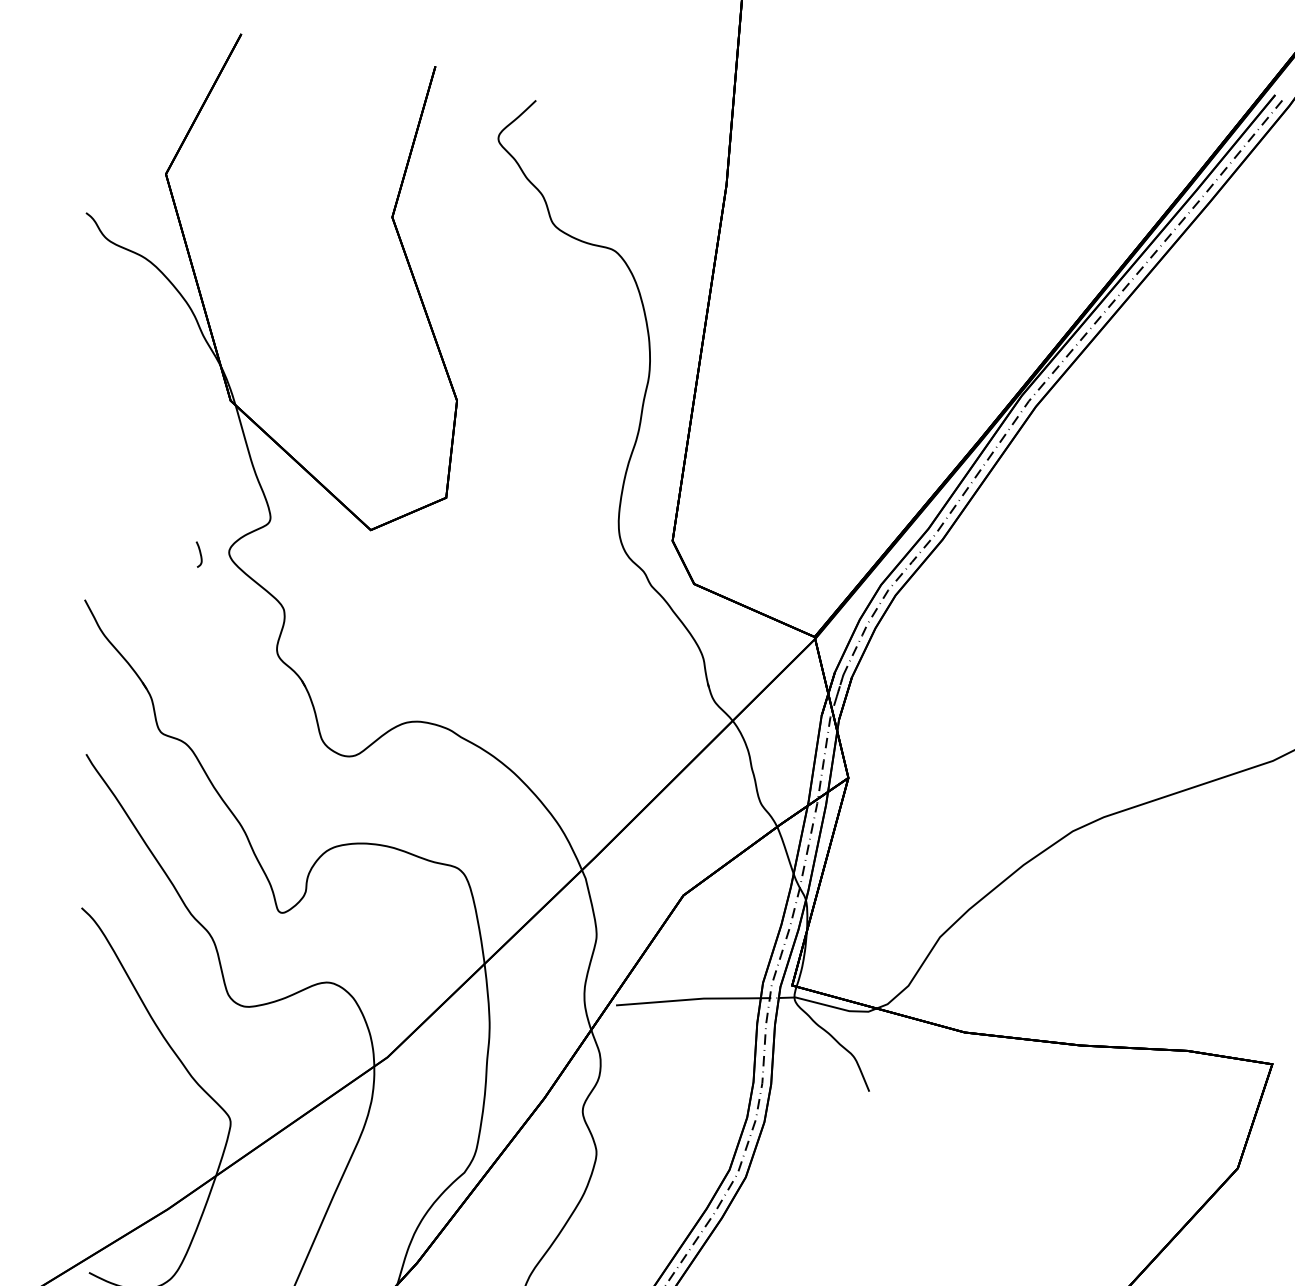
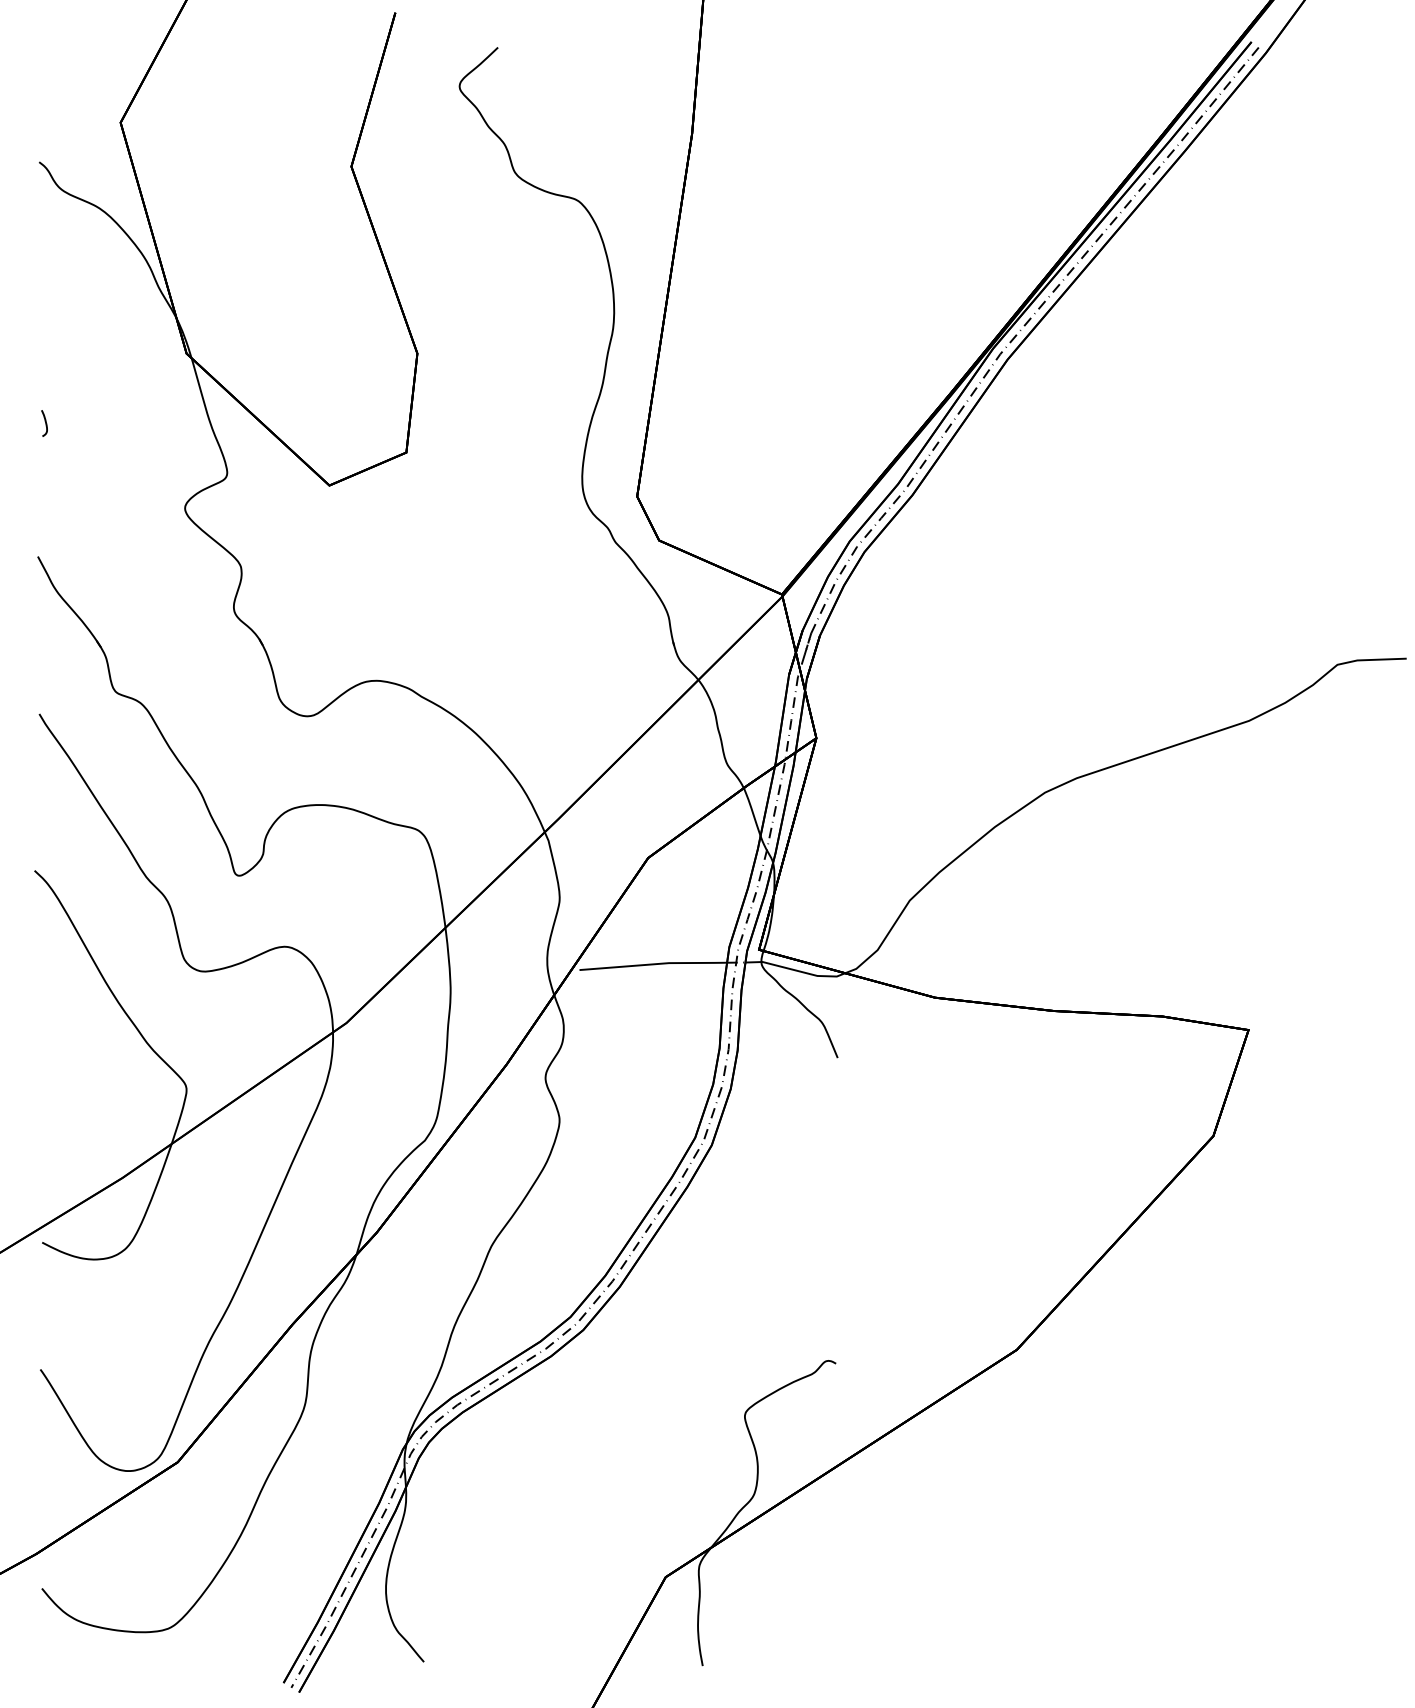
curve: (200, 554) -> (45, 423), moved

